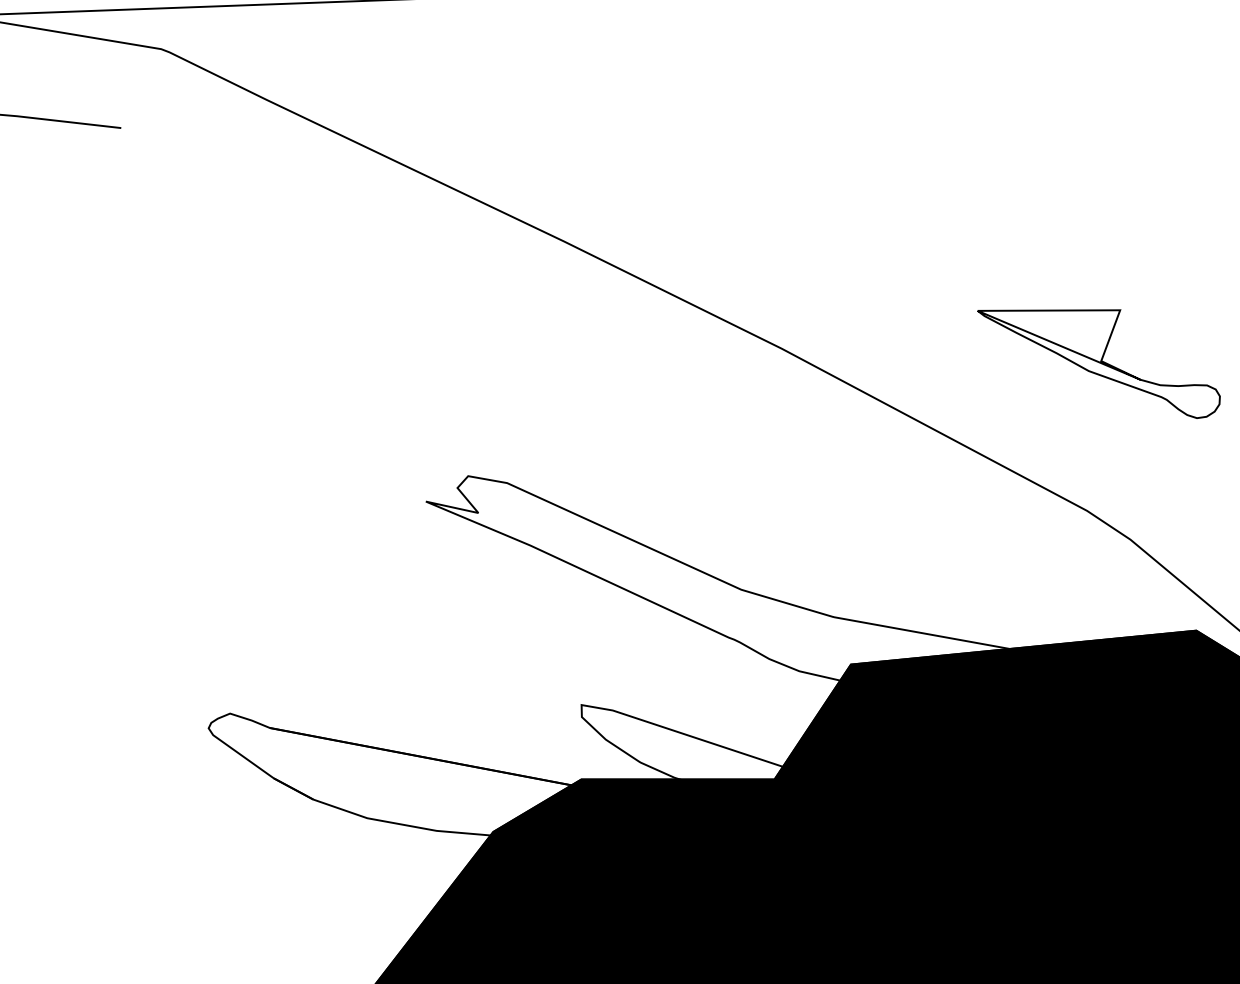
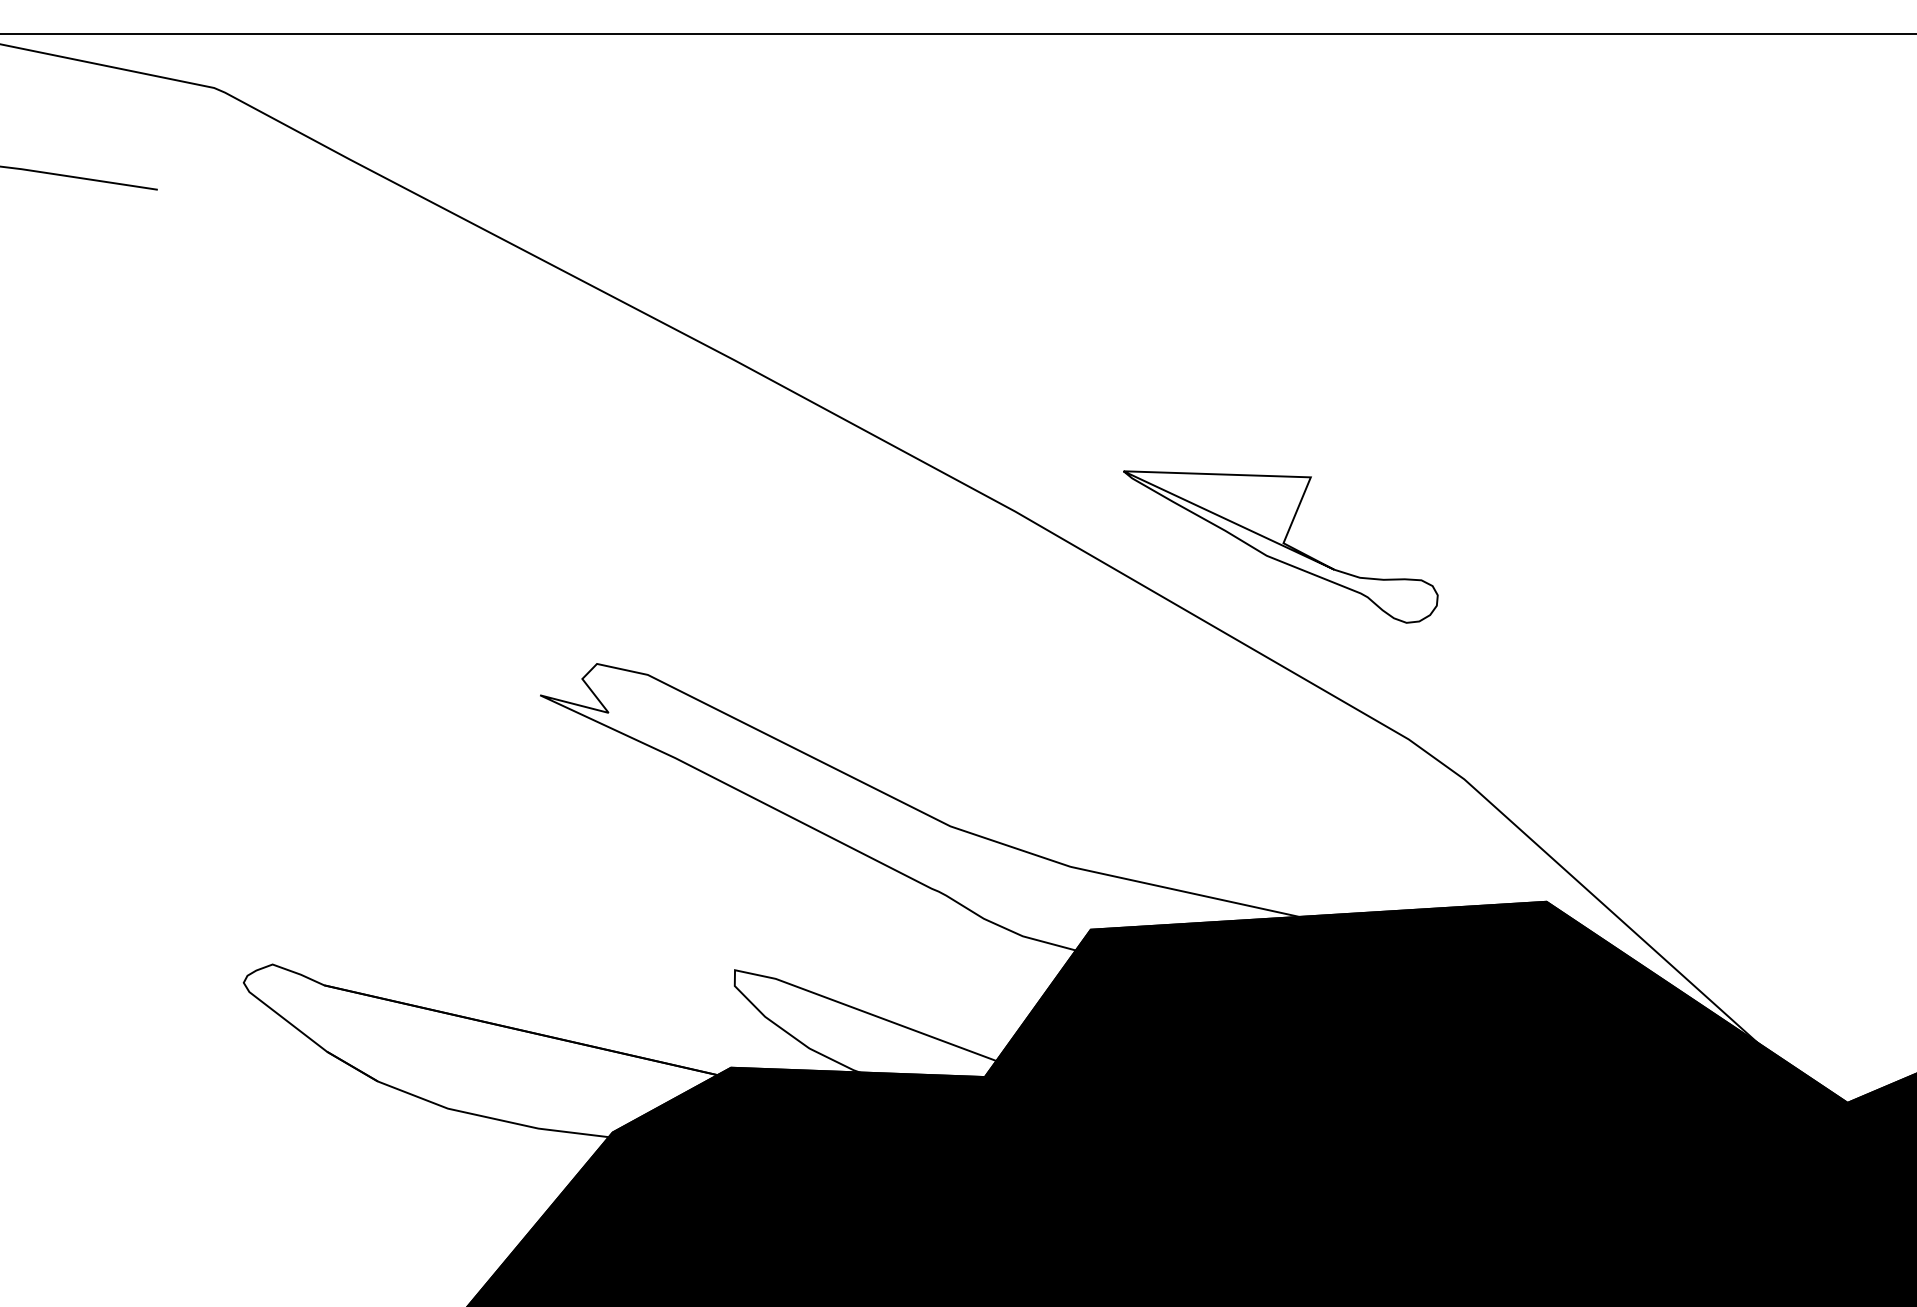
curve: (1099, 362) -> (1280, 545), moved

